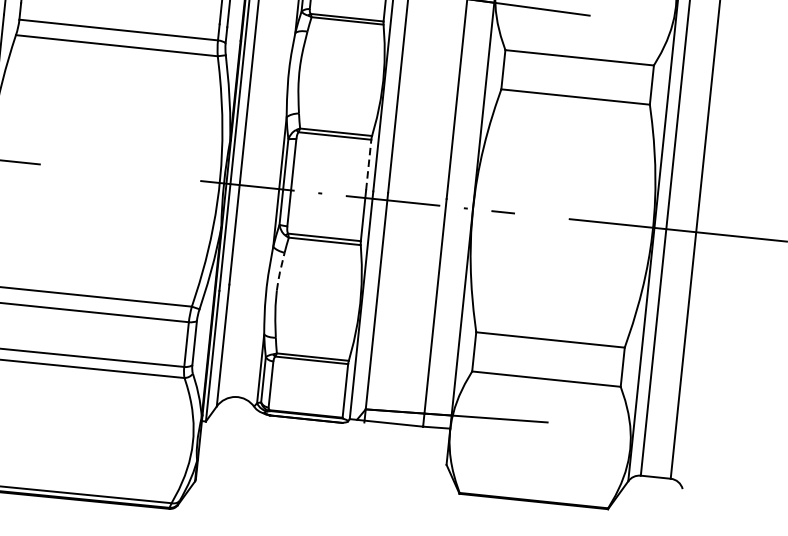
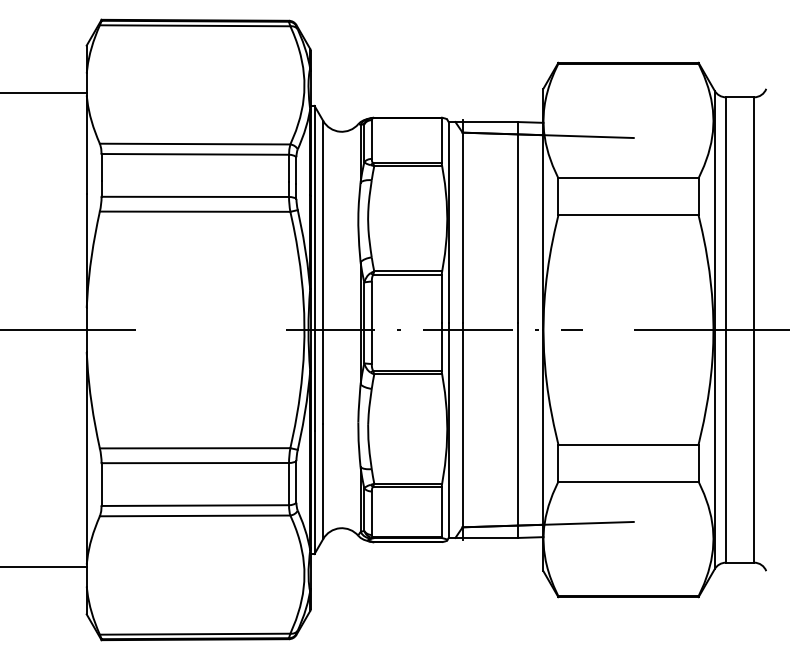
line: (368, 164) -> (441, 298), dashed -> solid
line: (280, 272) -> (369, 407), dashed -> solid

